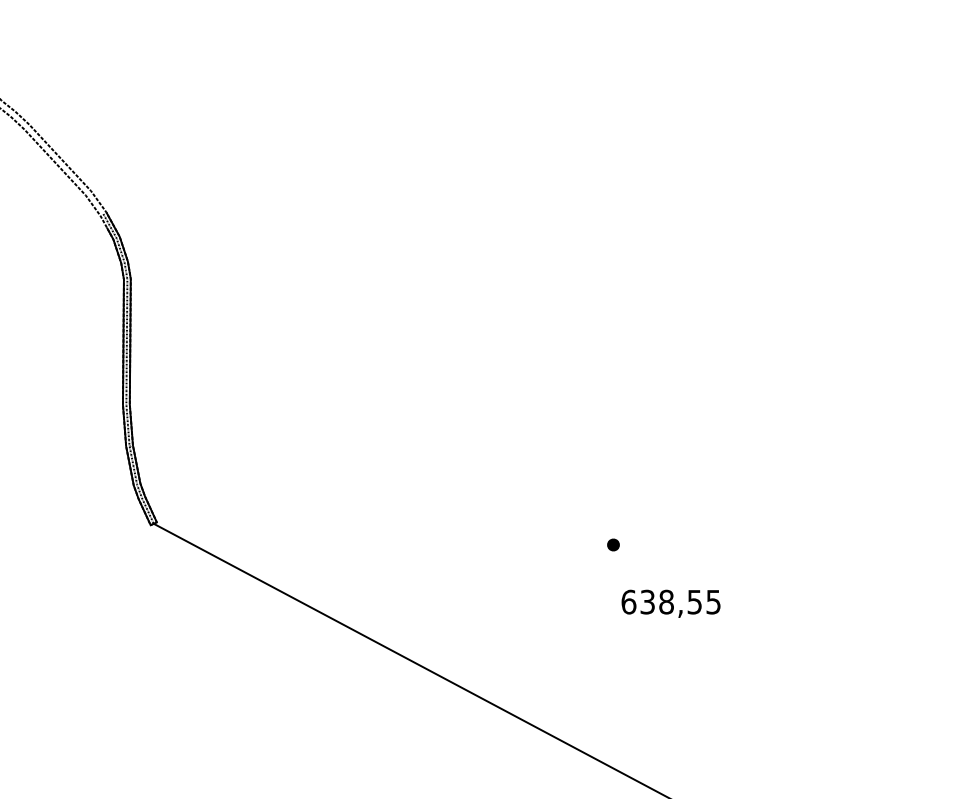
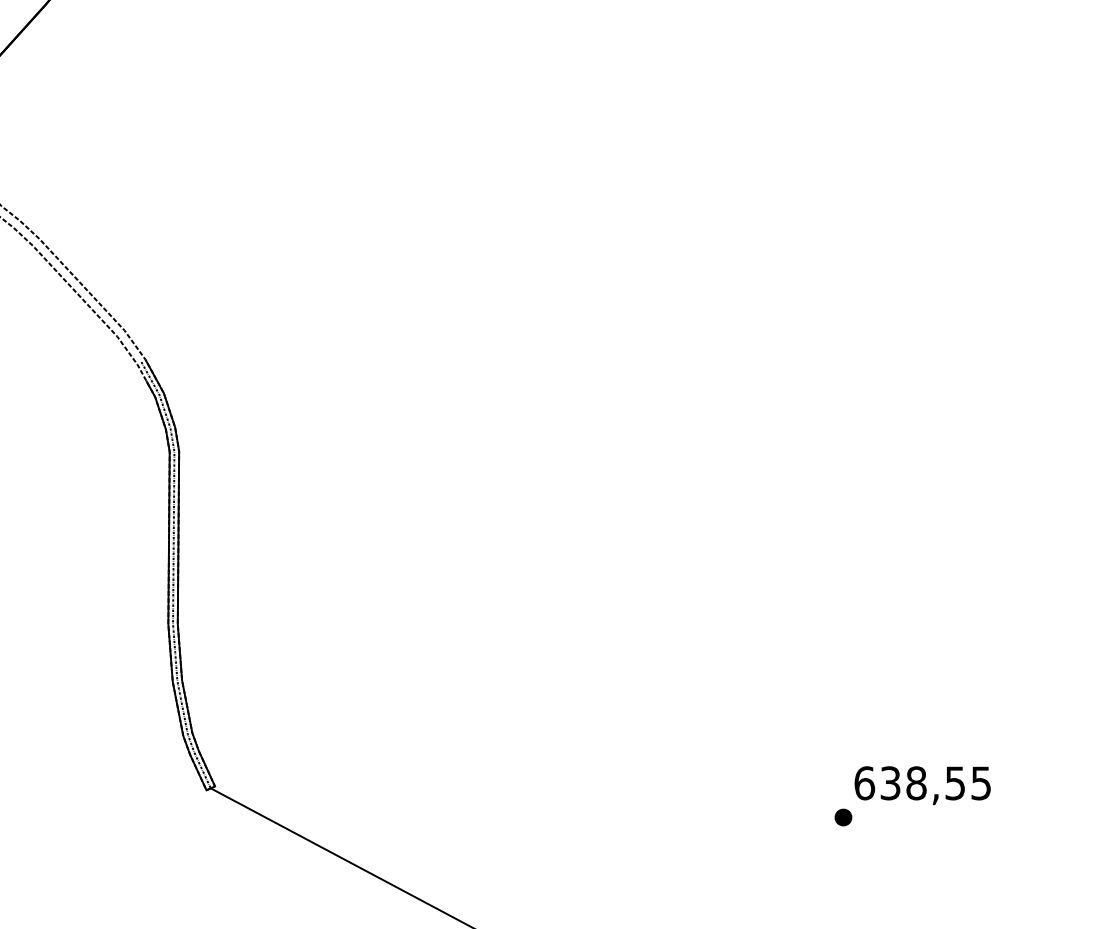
text: (670, 603) -> (921, 785), moved

